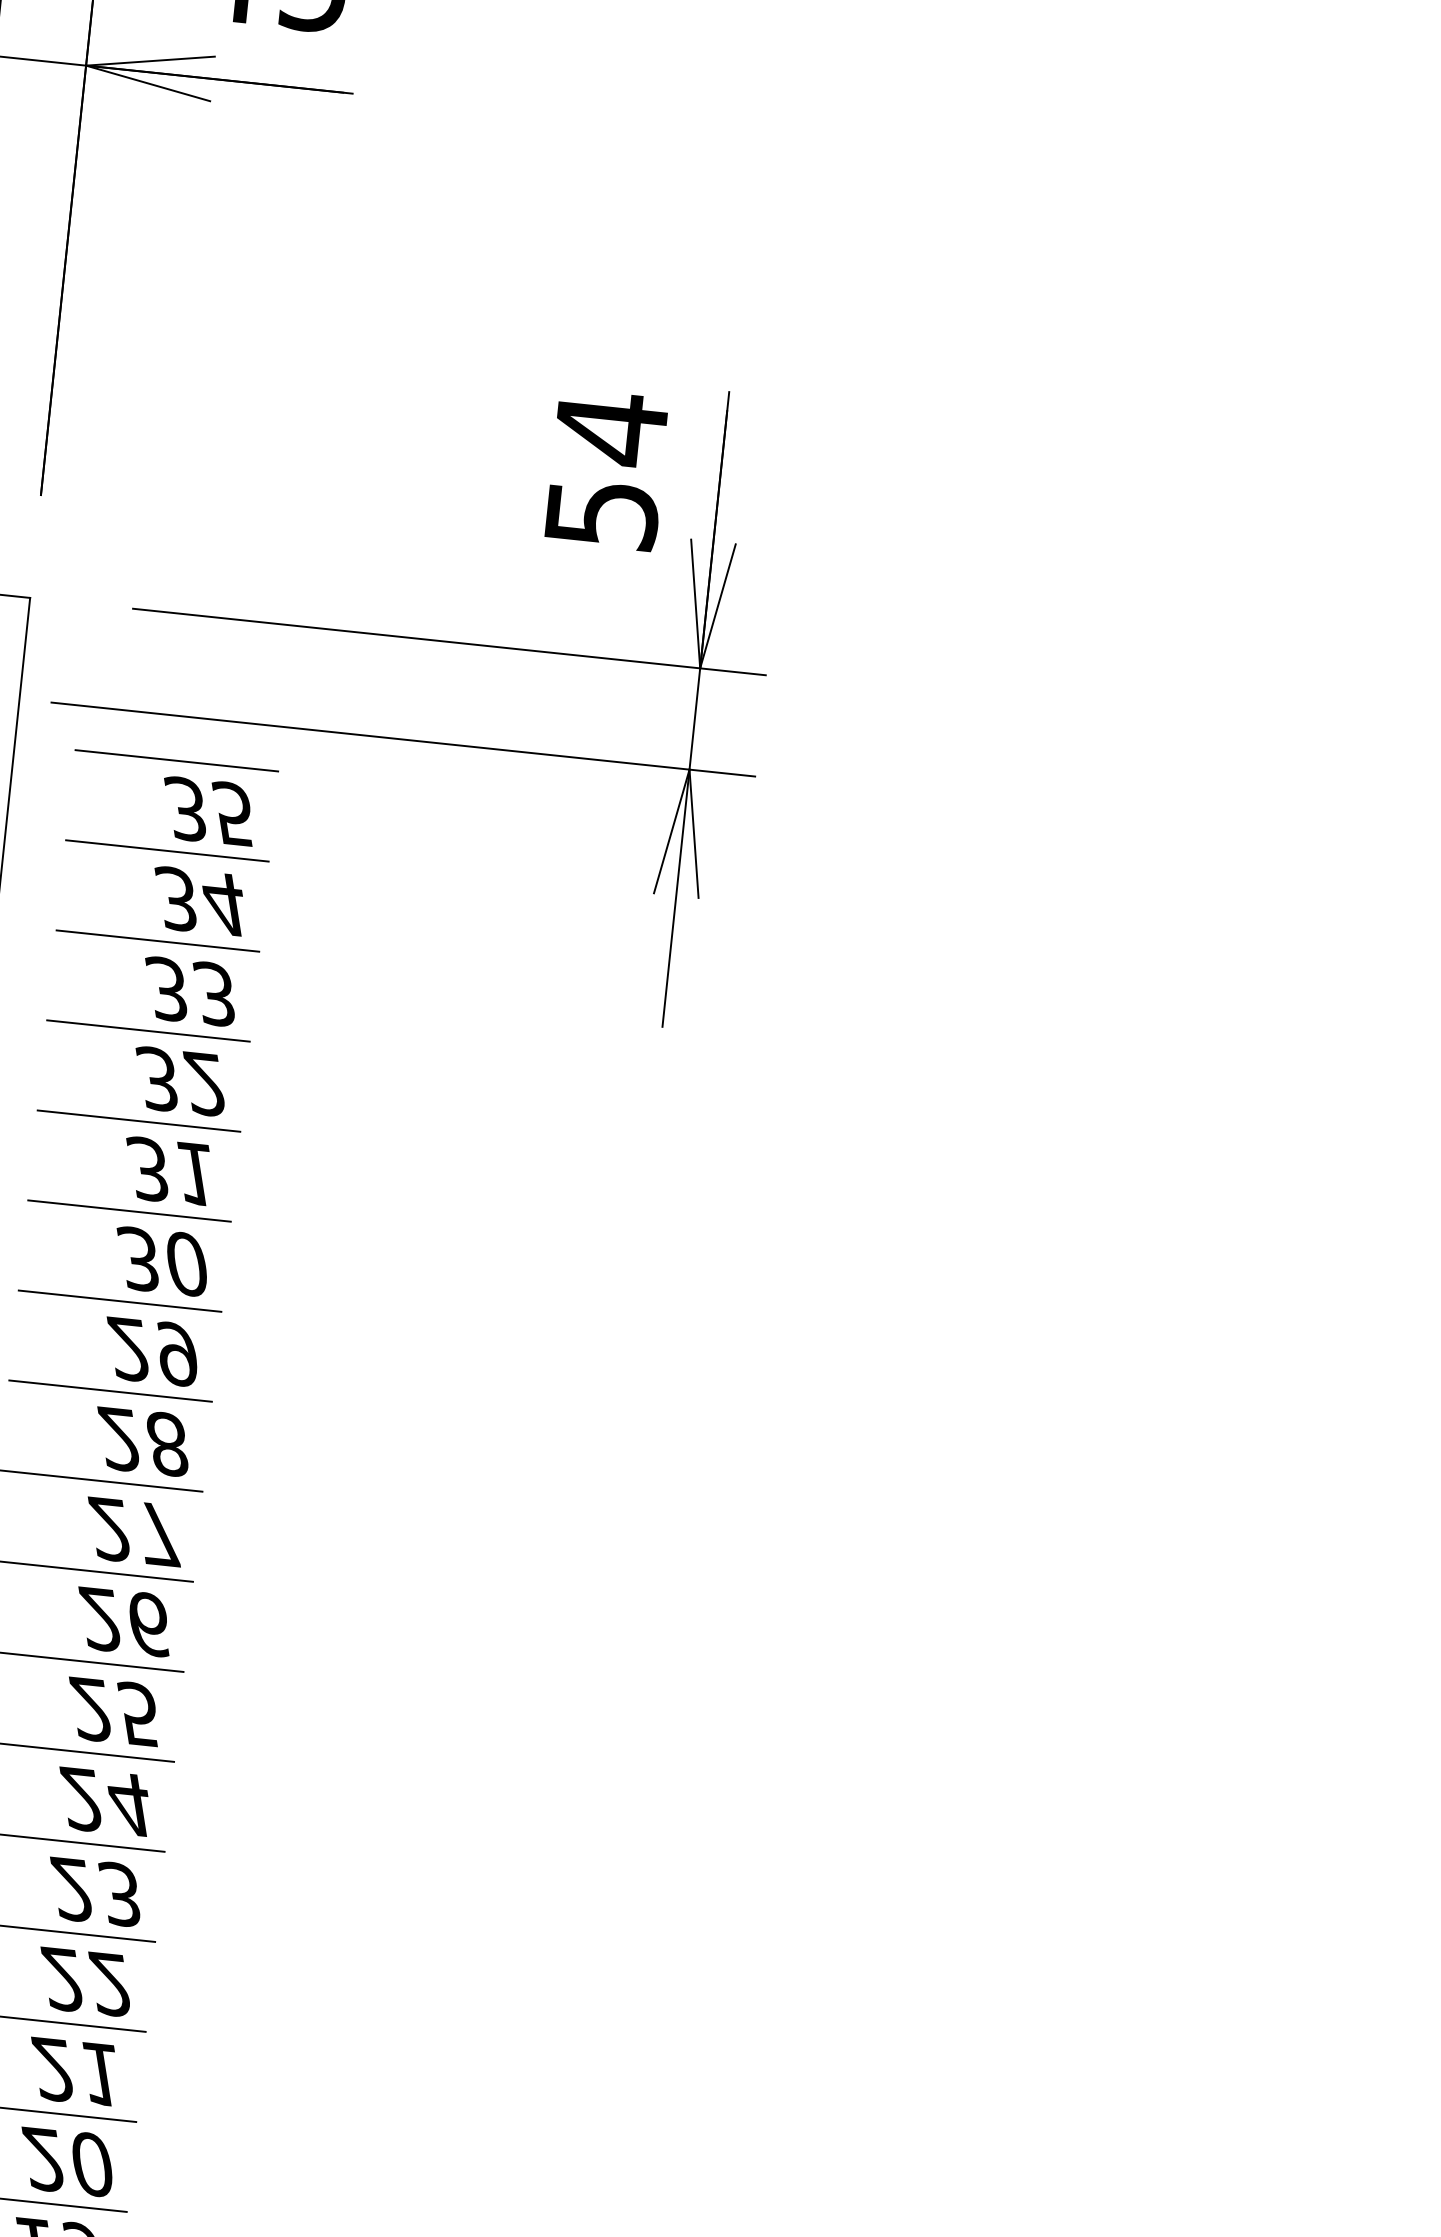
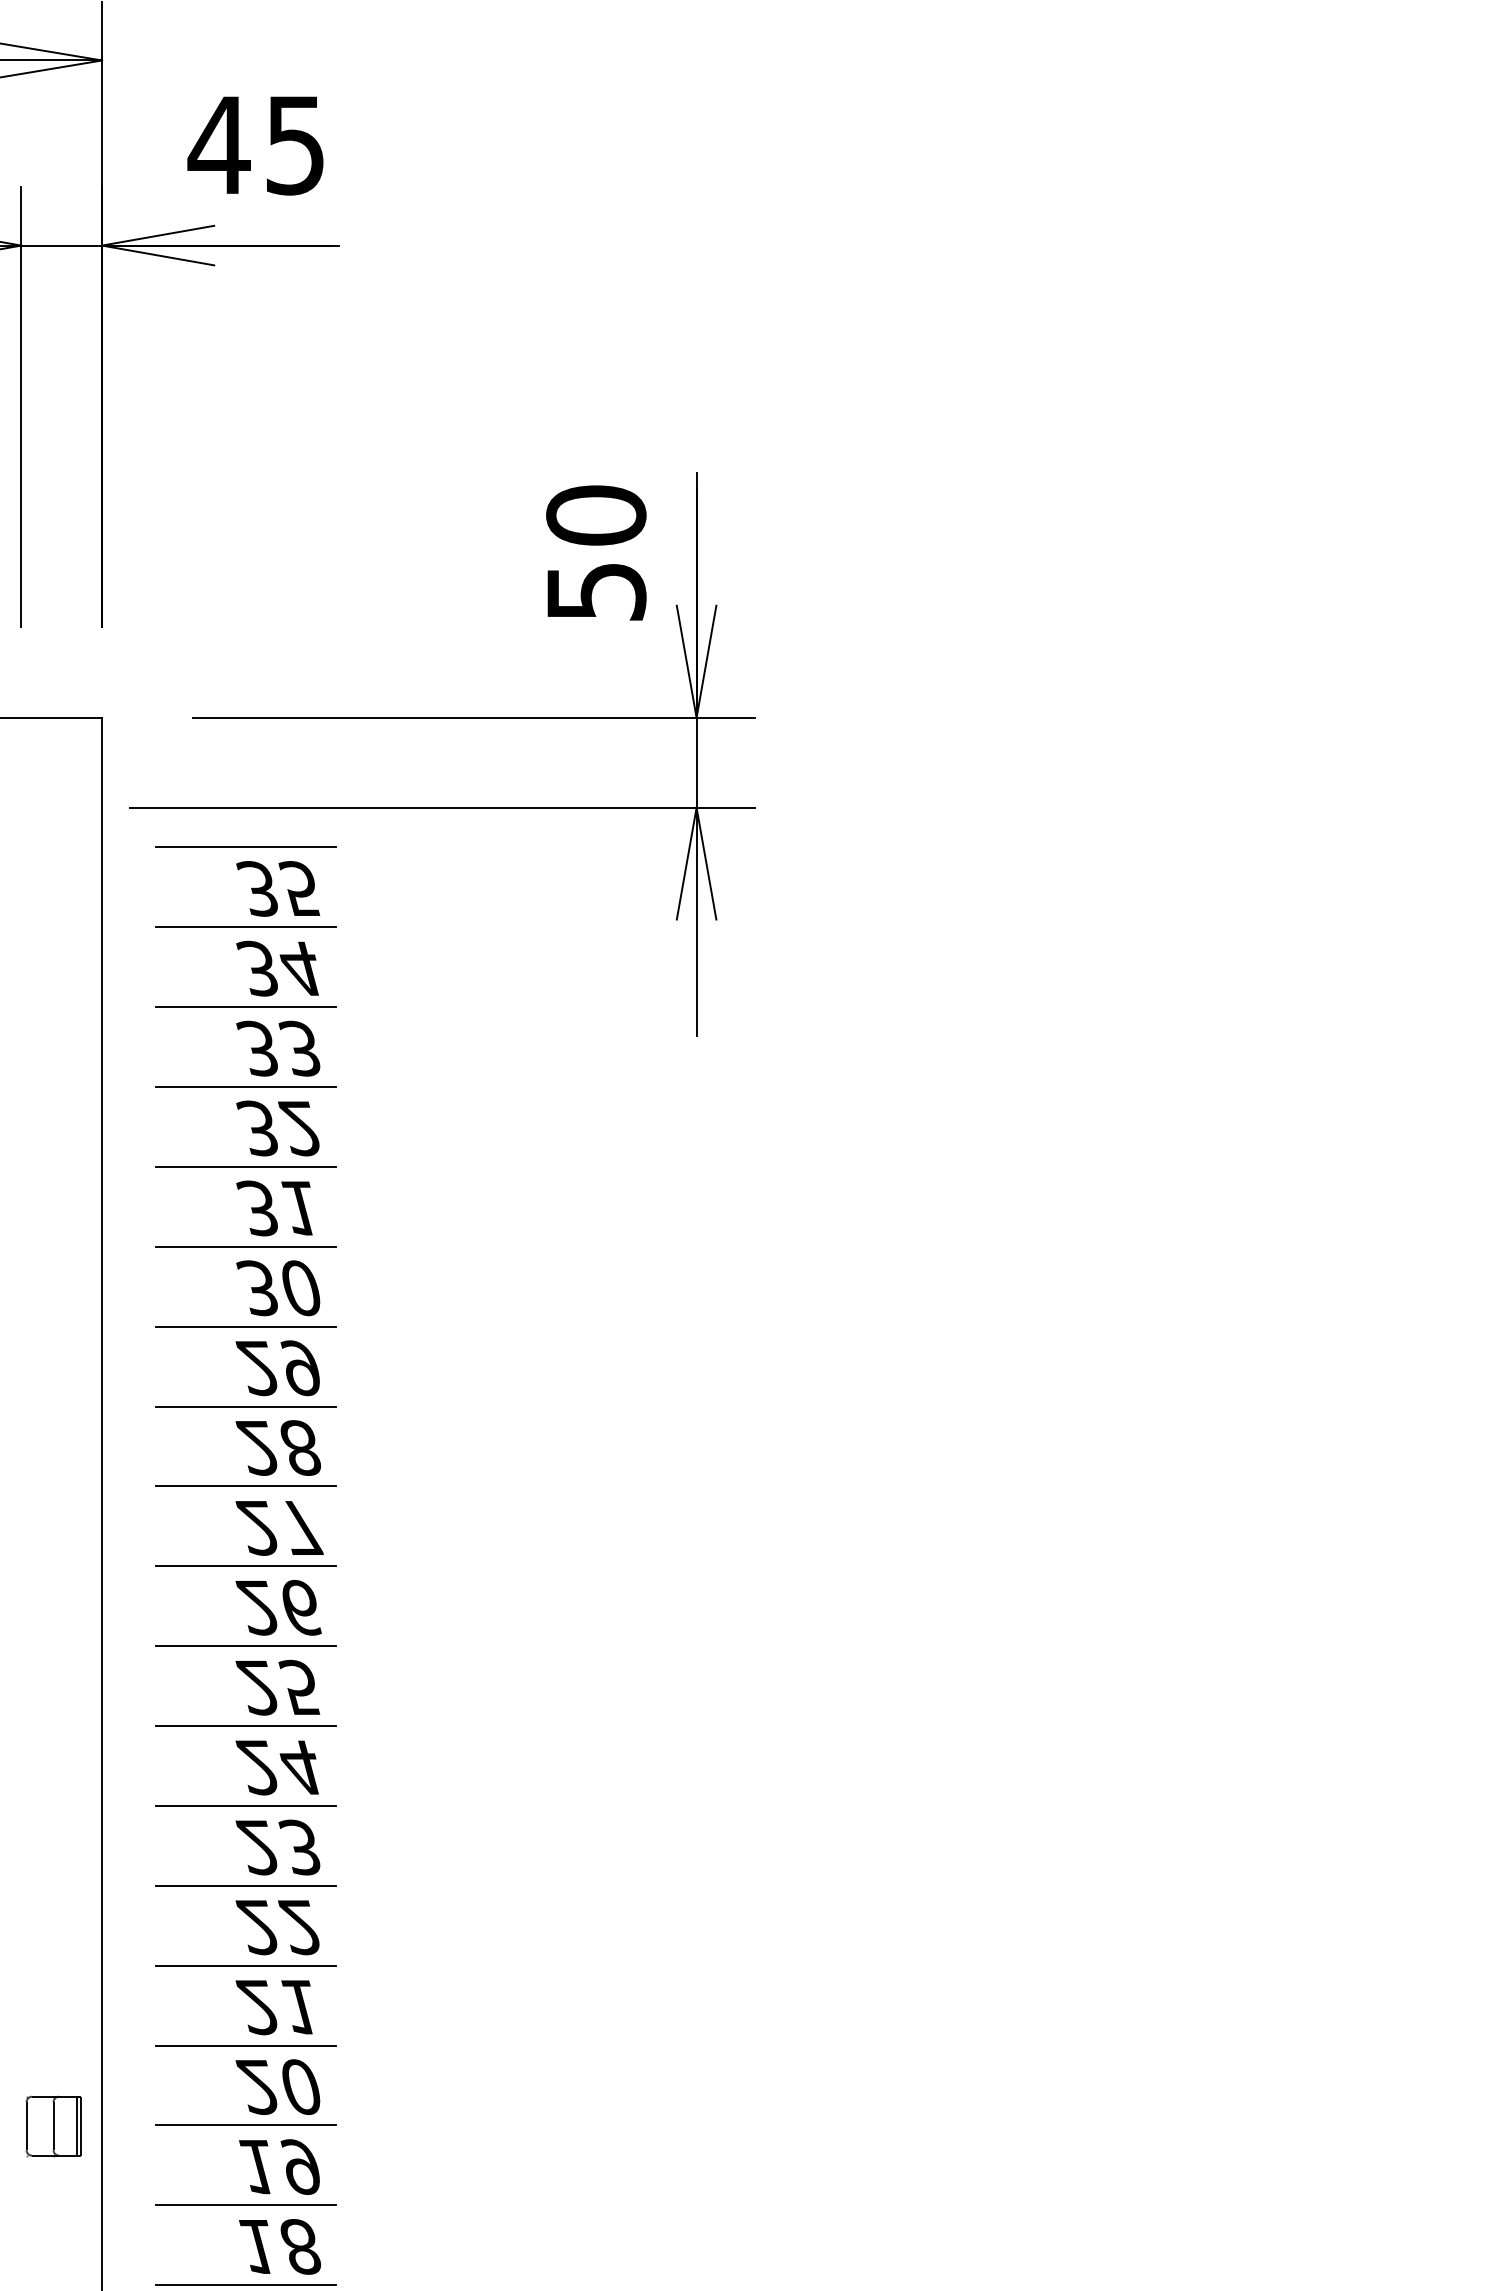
text: (611, 428) -> (596, 515), 54 -> 50

